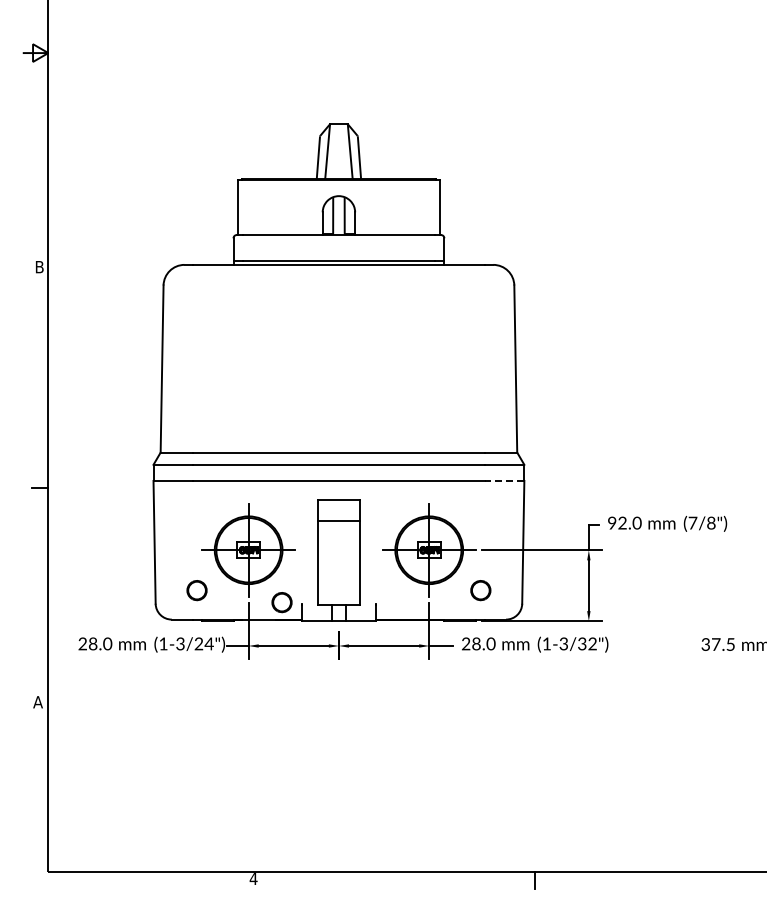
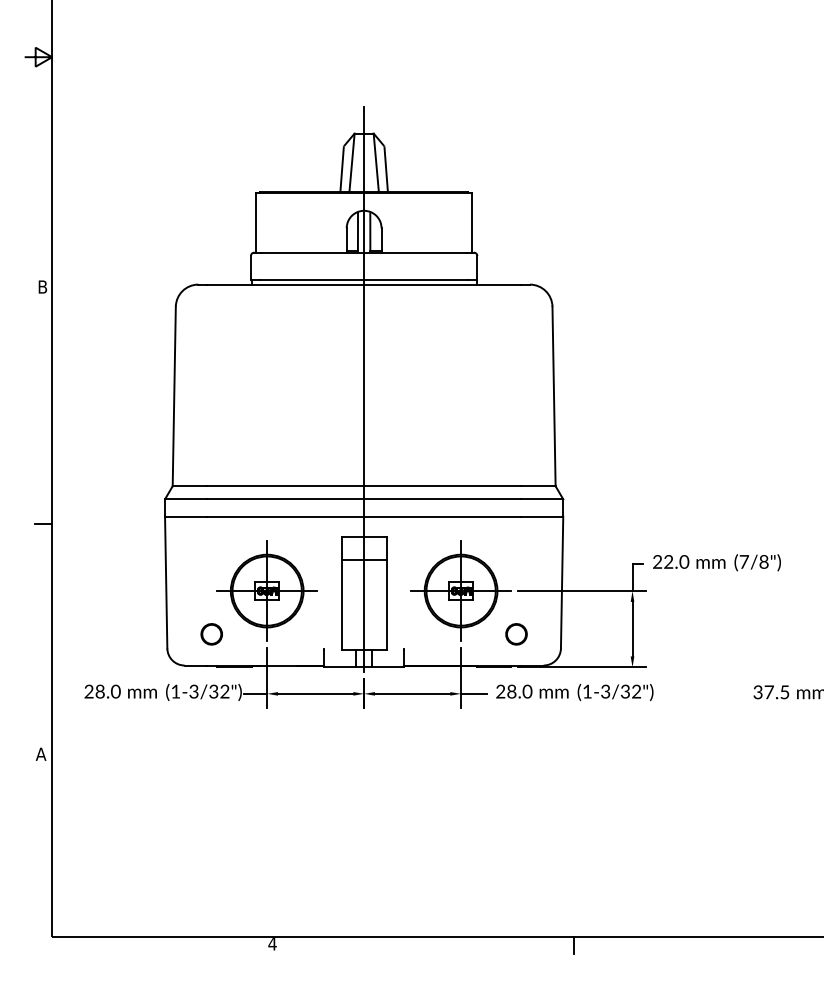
line: (338, 362) -> (363, 389), added
line: (504, 480) -> (541, 516), dashed -> solid
text: (612, 523) -> (657, 562), 92.0 -> 22.0
part: (281, 602) -> (302, 647), removed
text: (203, 643) -> (218, 691), (1-3/24") -> (1-3/32")

